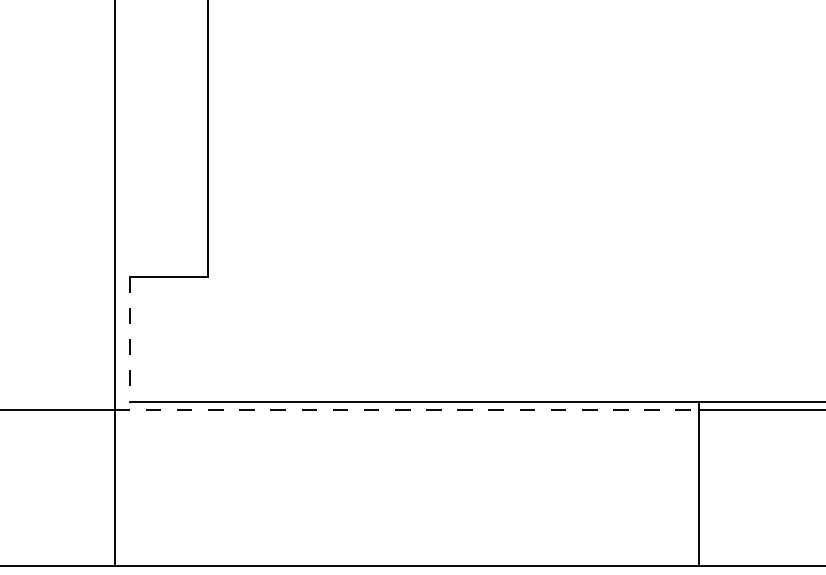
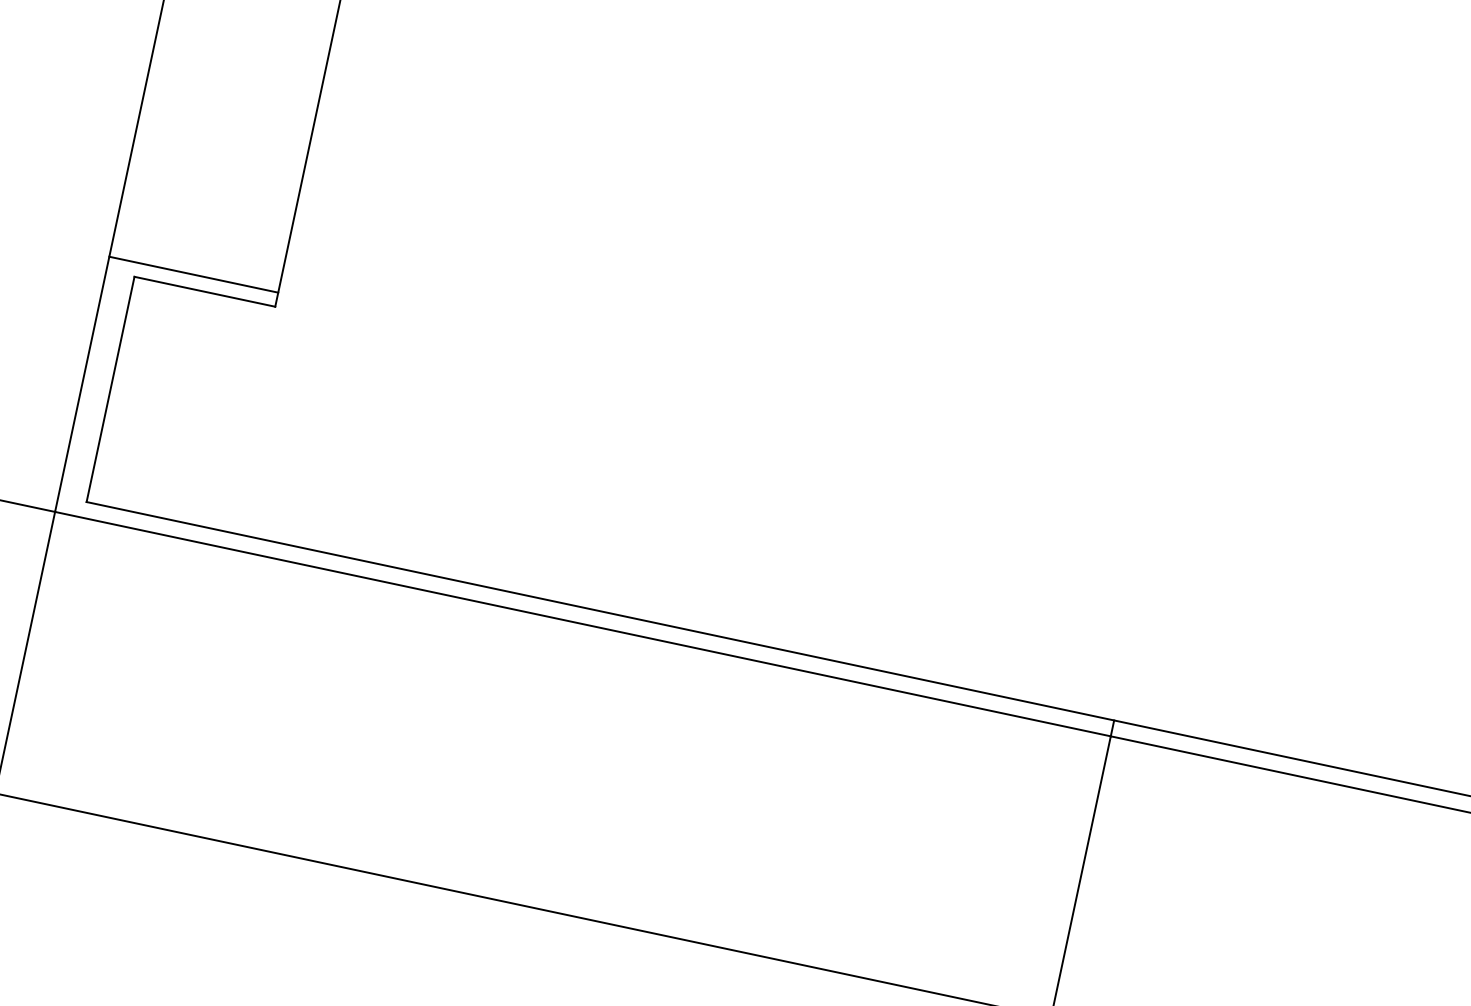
line: (161, 269) -> (193, 275), added
line: (130, 339) -> (111, 390), dashed -> solid
line: (407, 410) -> (584, 624), dashed -> solid

